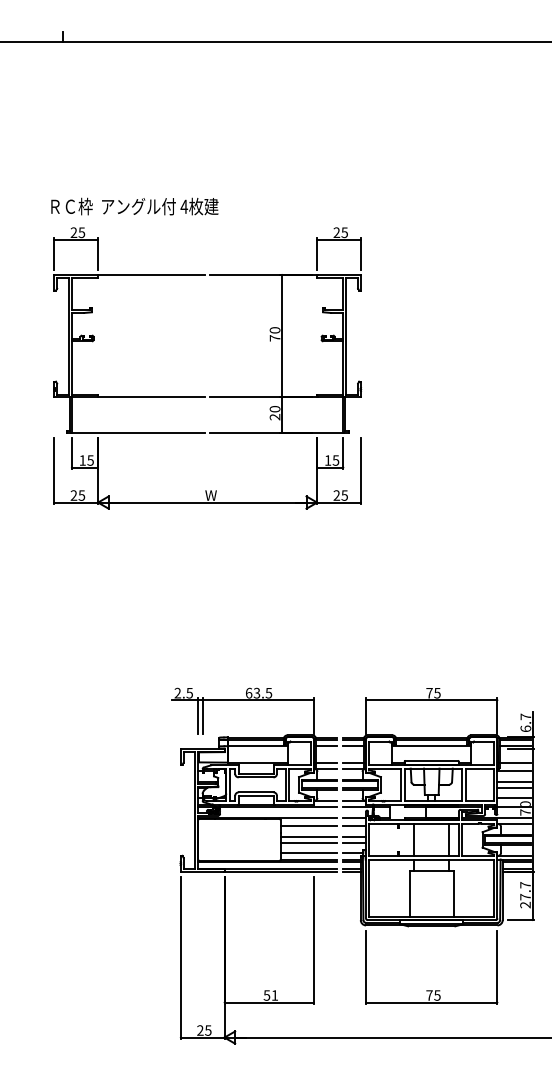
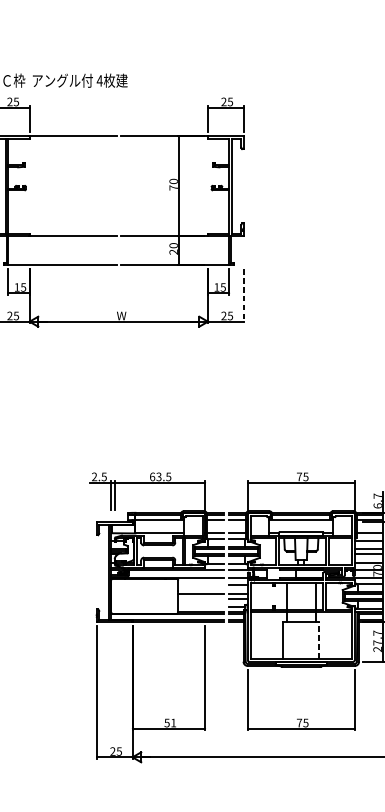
line: (360, 471) -> (243, 296), solid -> dashed
line: (308, 826) -> (200, 585), removed
line: (308, 843) -> (200, 599), removed
line: (308, 853) -> (200, 607), removed
line: (453, 893) -> (319, 639), solid -> dashed

